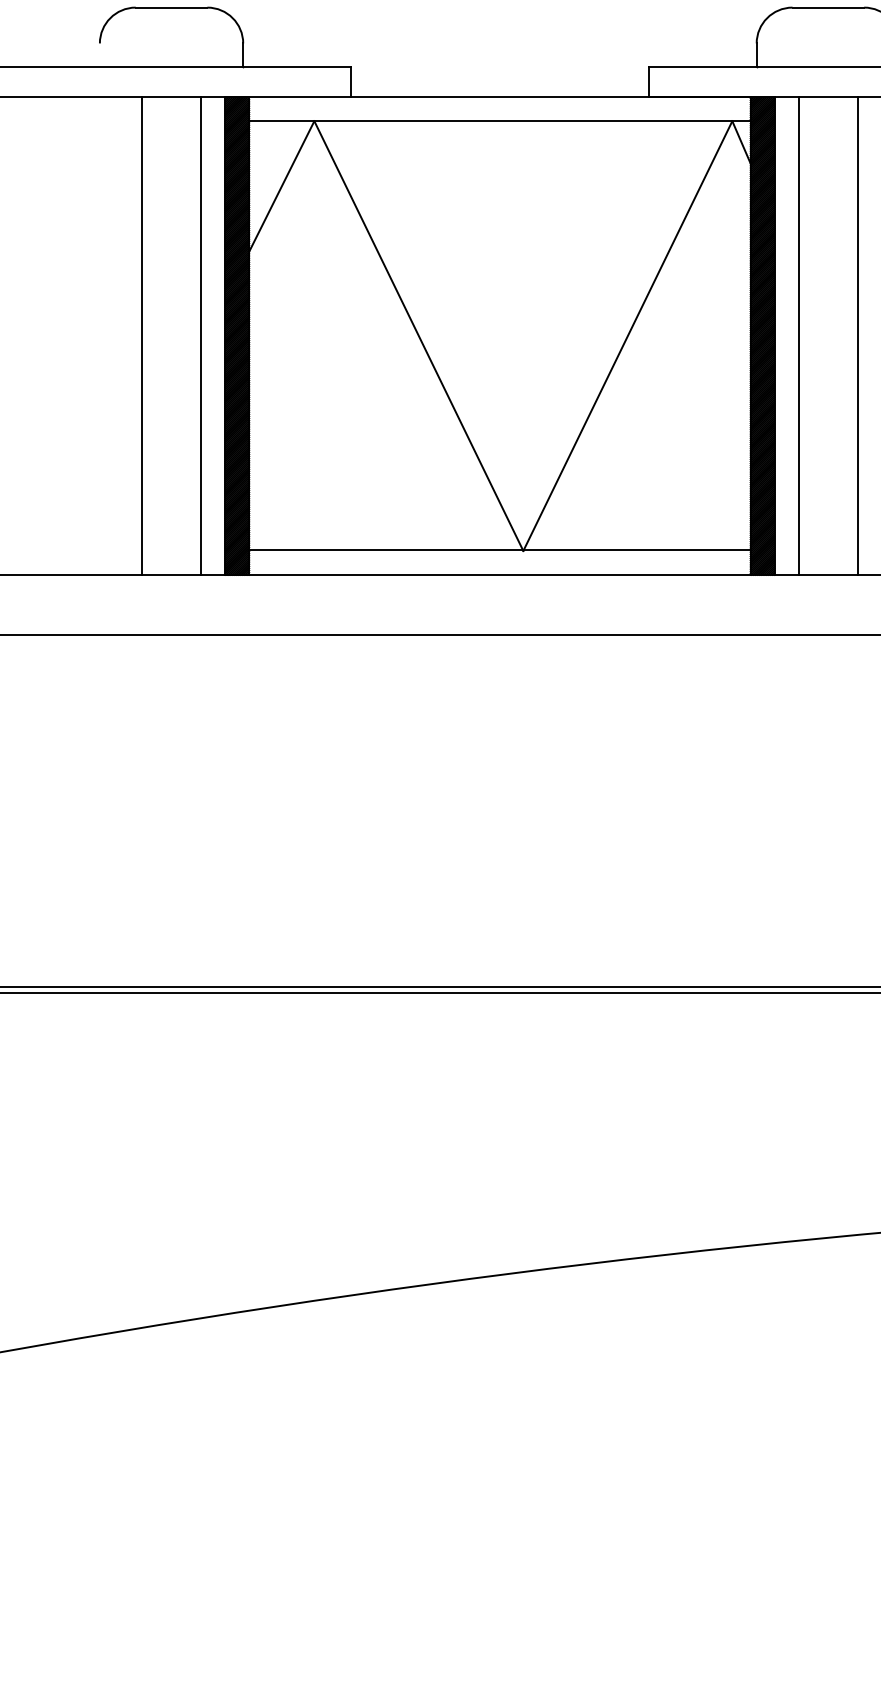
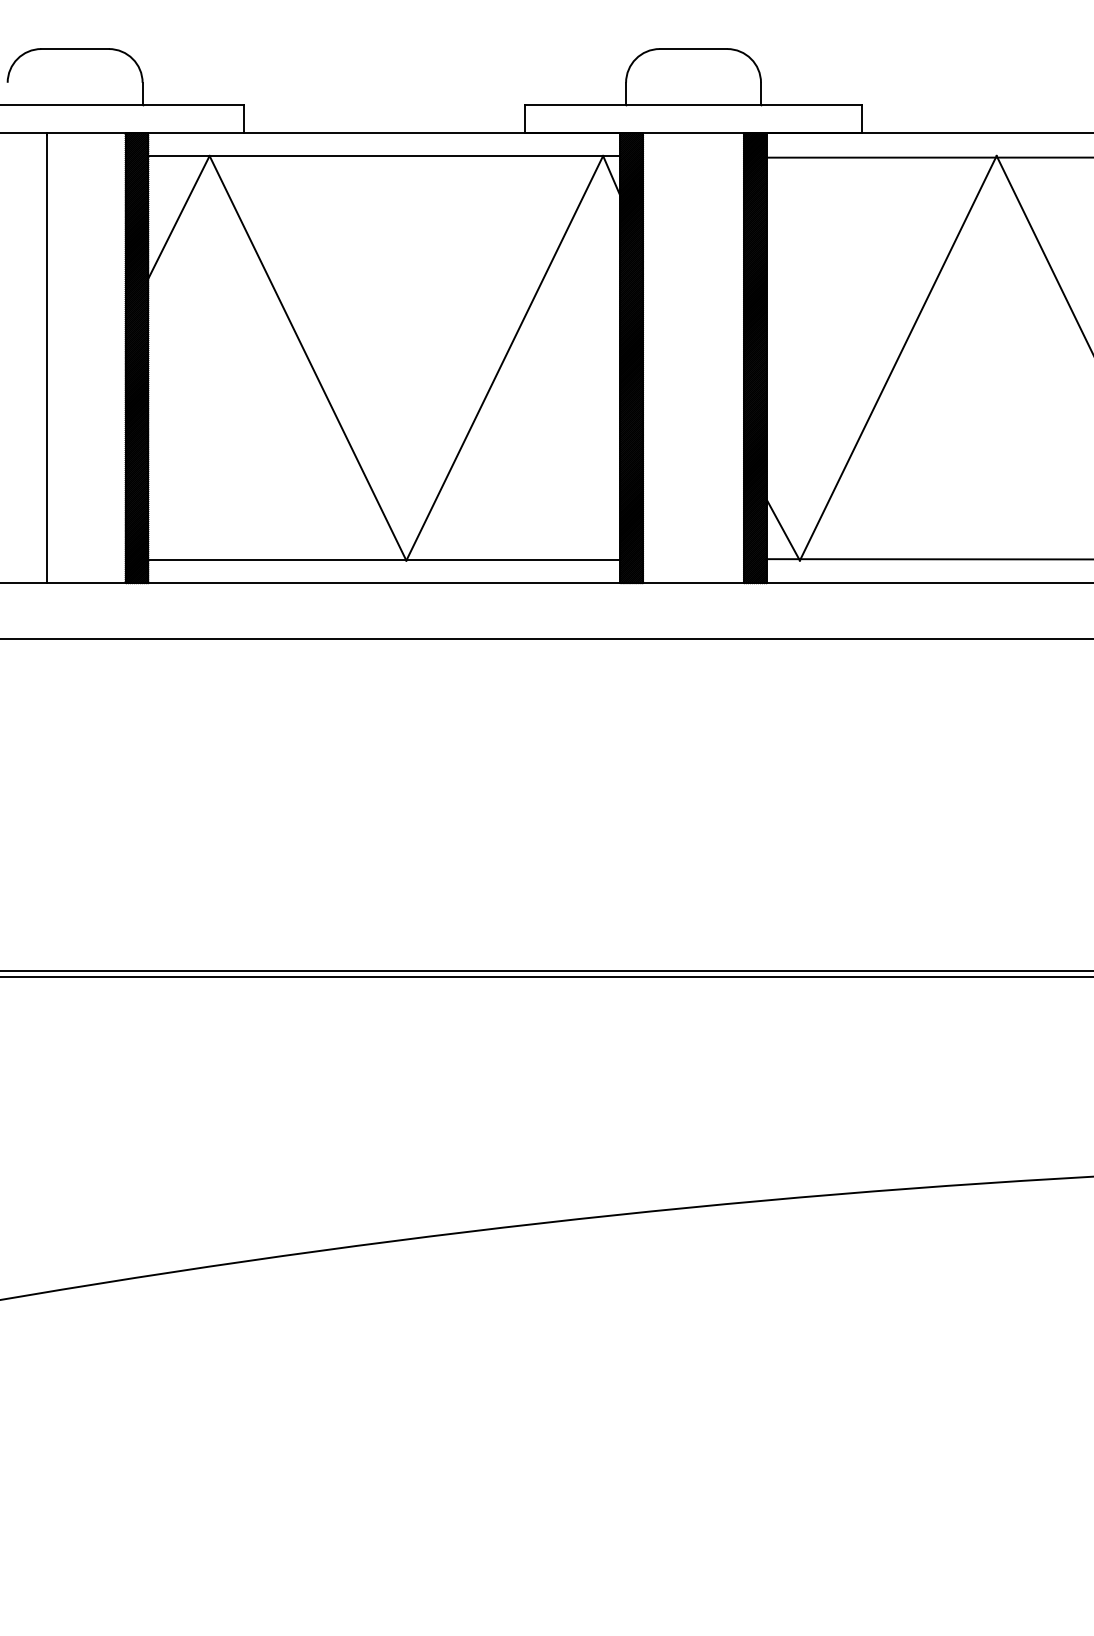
line: (201, 336) -> (103, 358), removed
line: (798, 336) -> (665, 358), removed
line: (858, 336) -> (721, 358), removed

